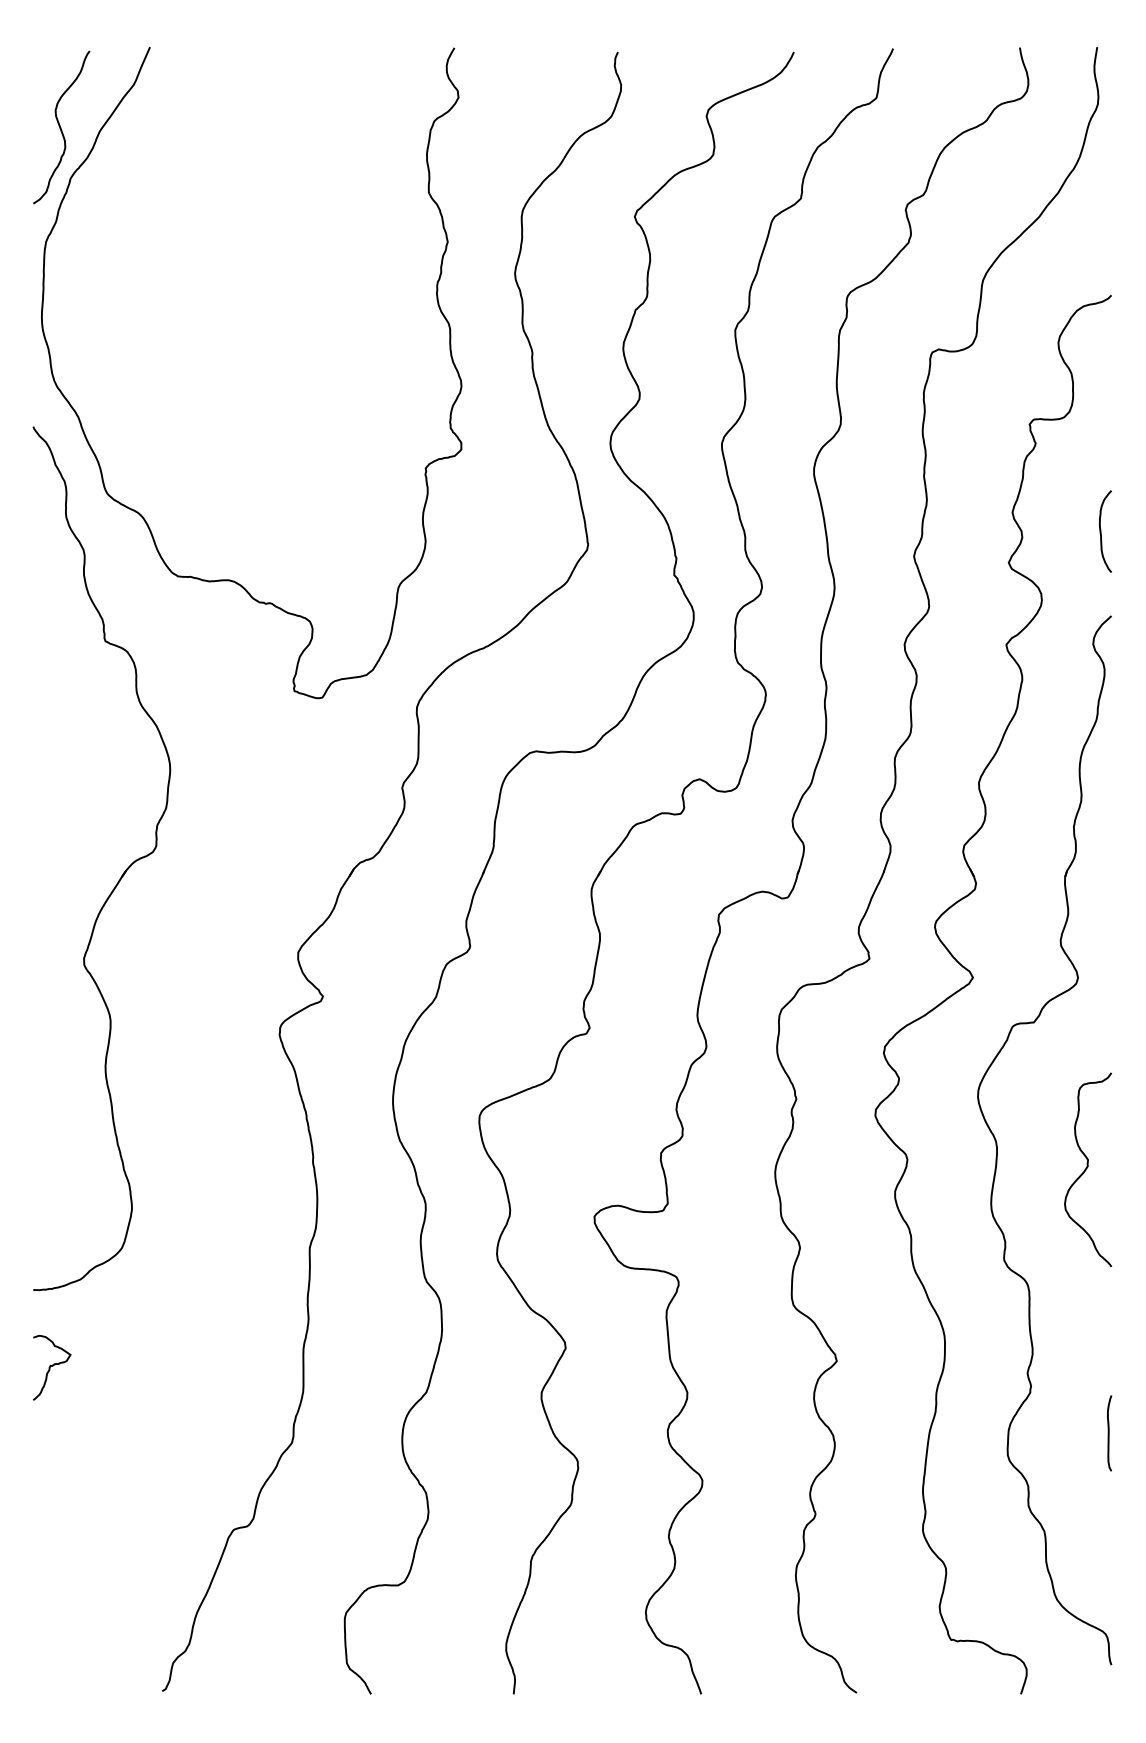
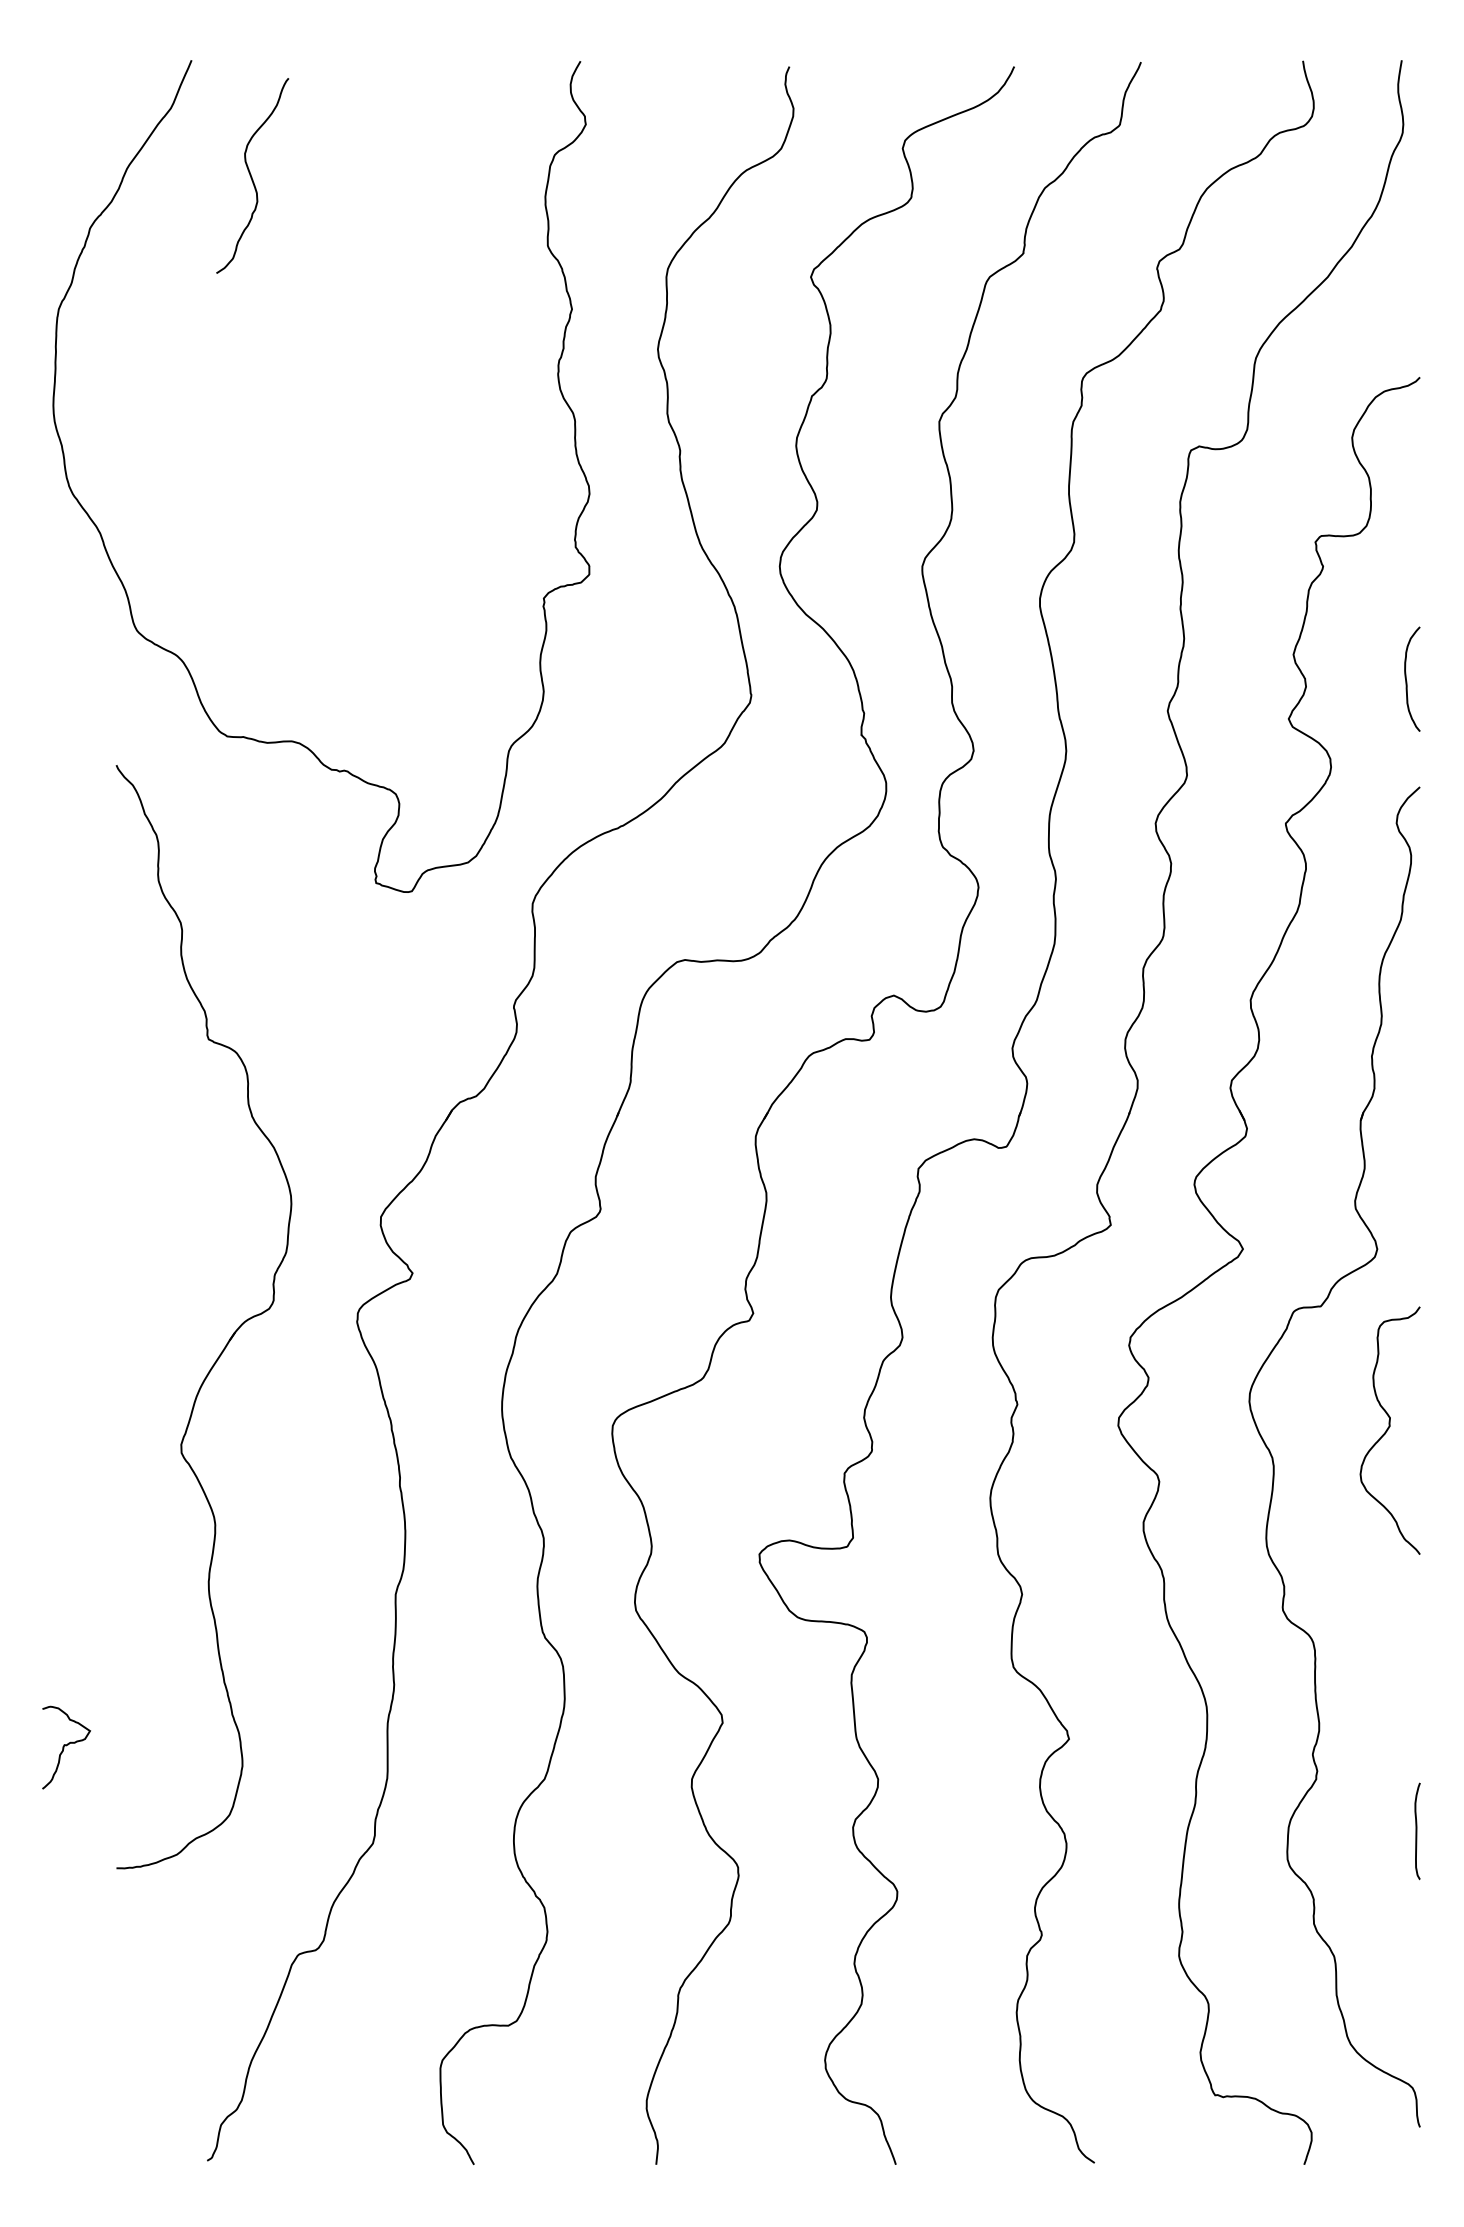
curve: (60, 127) -> (251, 175), moved
part: (123, 873) -> (231, 1335), moved
curve: (1086, 1169) -> (1388, 1430), moved

